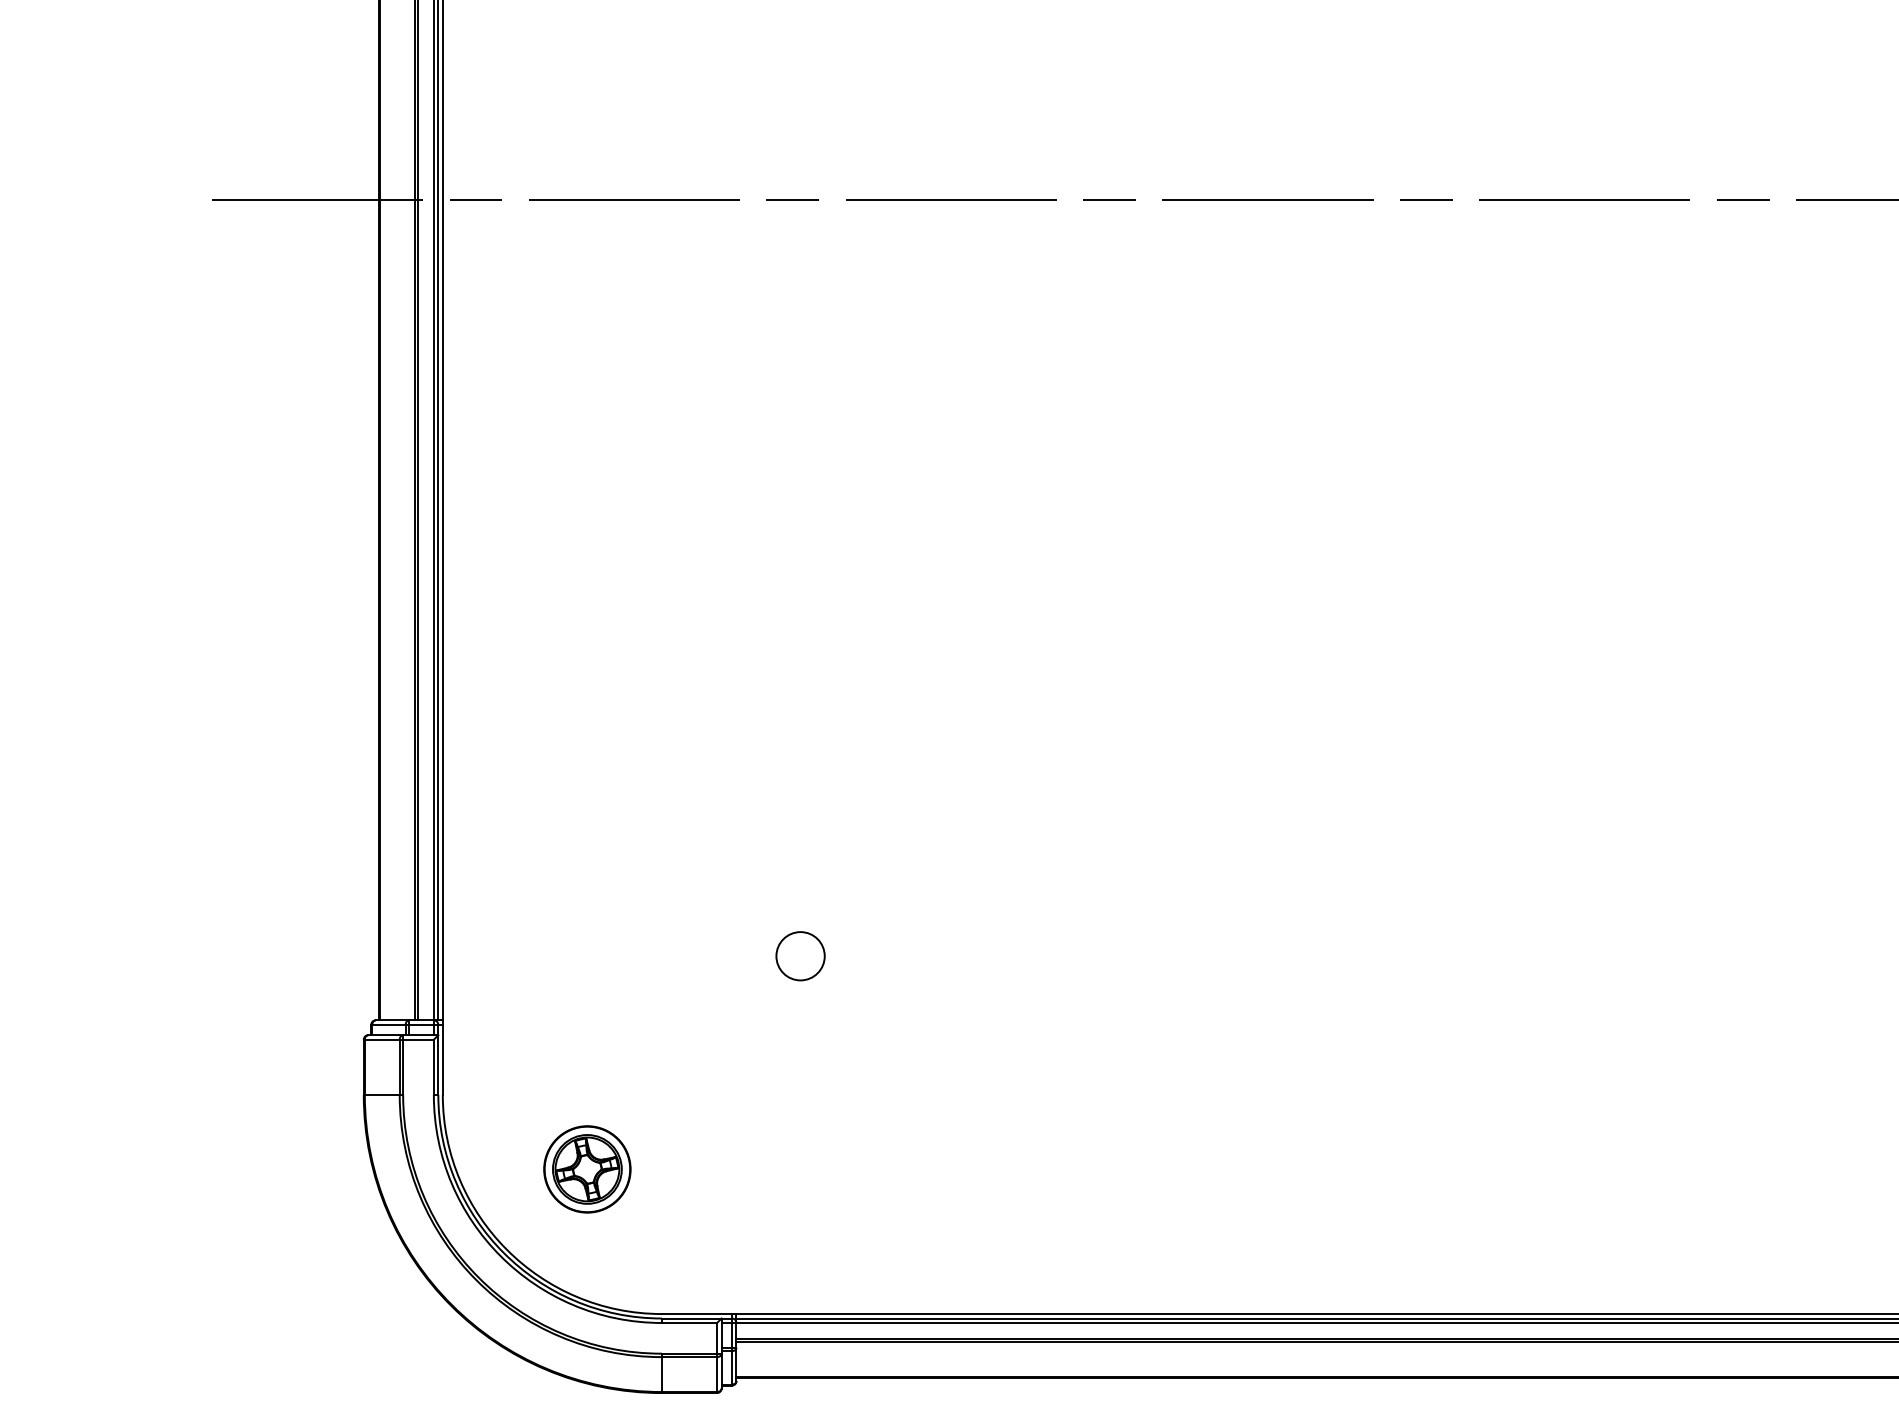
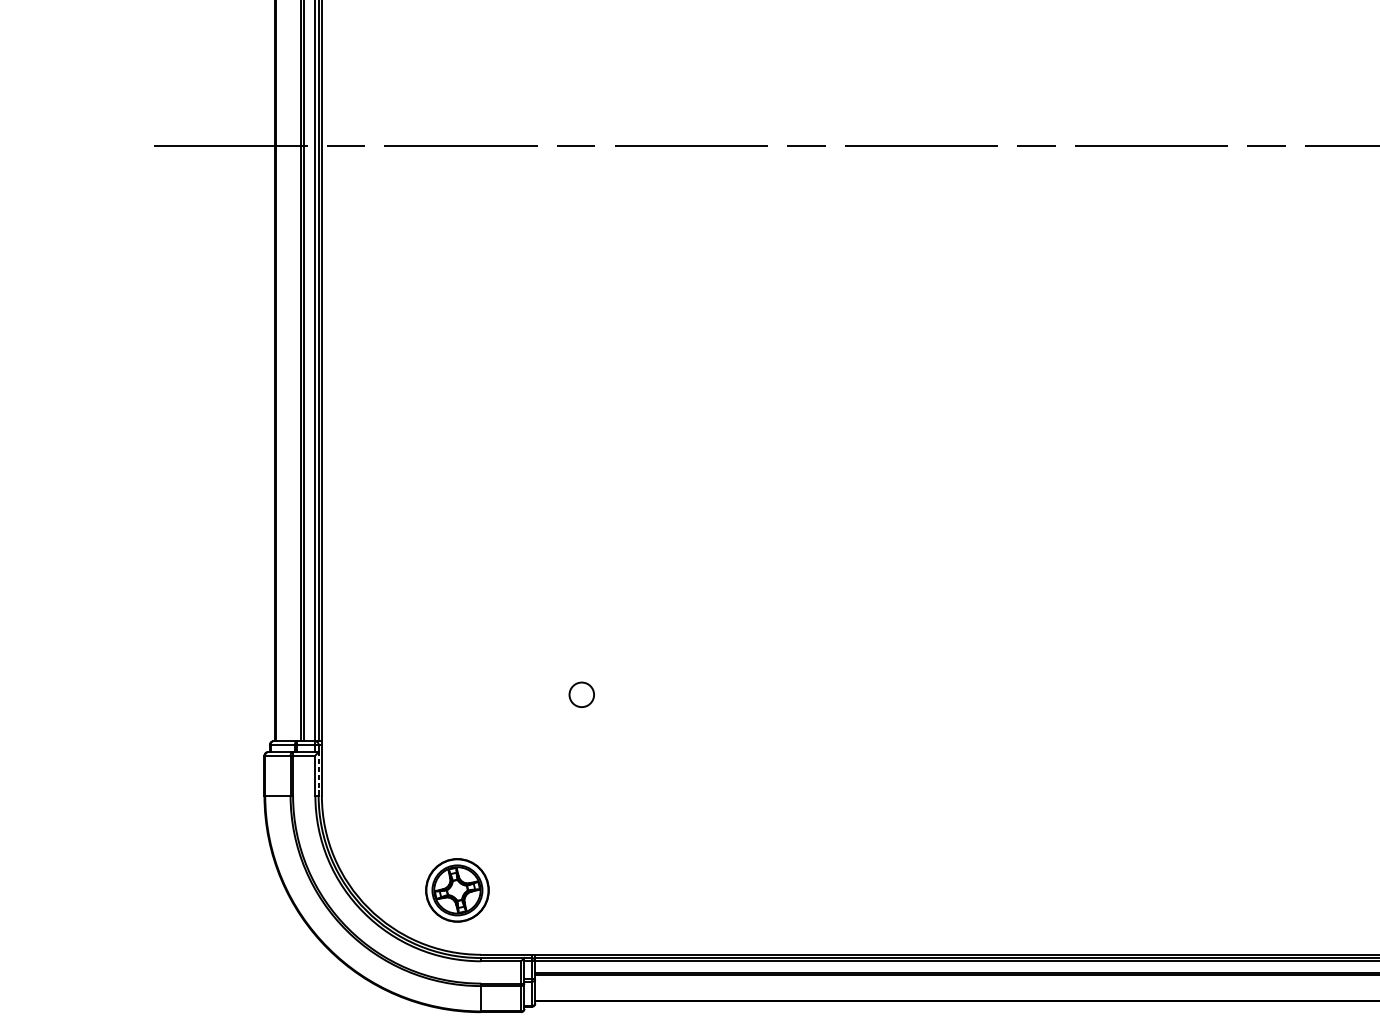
circle: (800, 956) -> (581, 695), size x0.7
line: (438, 1065) -> (318, 774), solid -> dashed
part: (587, 1169) -> (457, 890), moved

